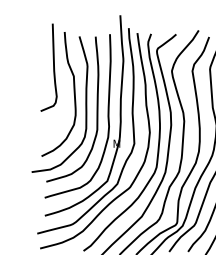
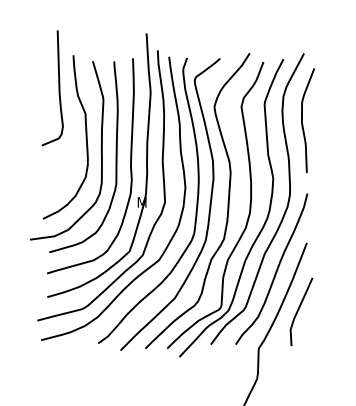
curve: (53, 67) -> (58, 88), moved

